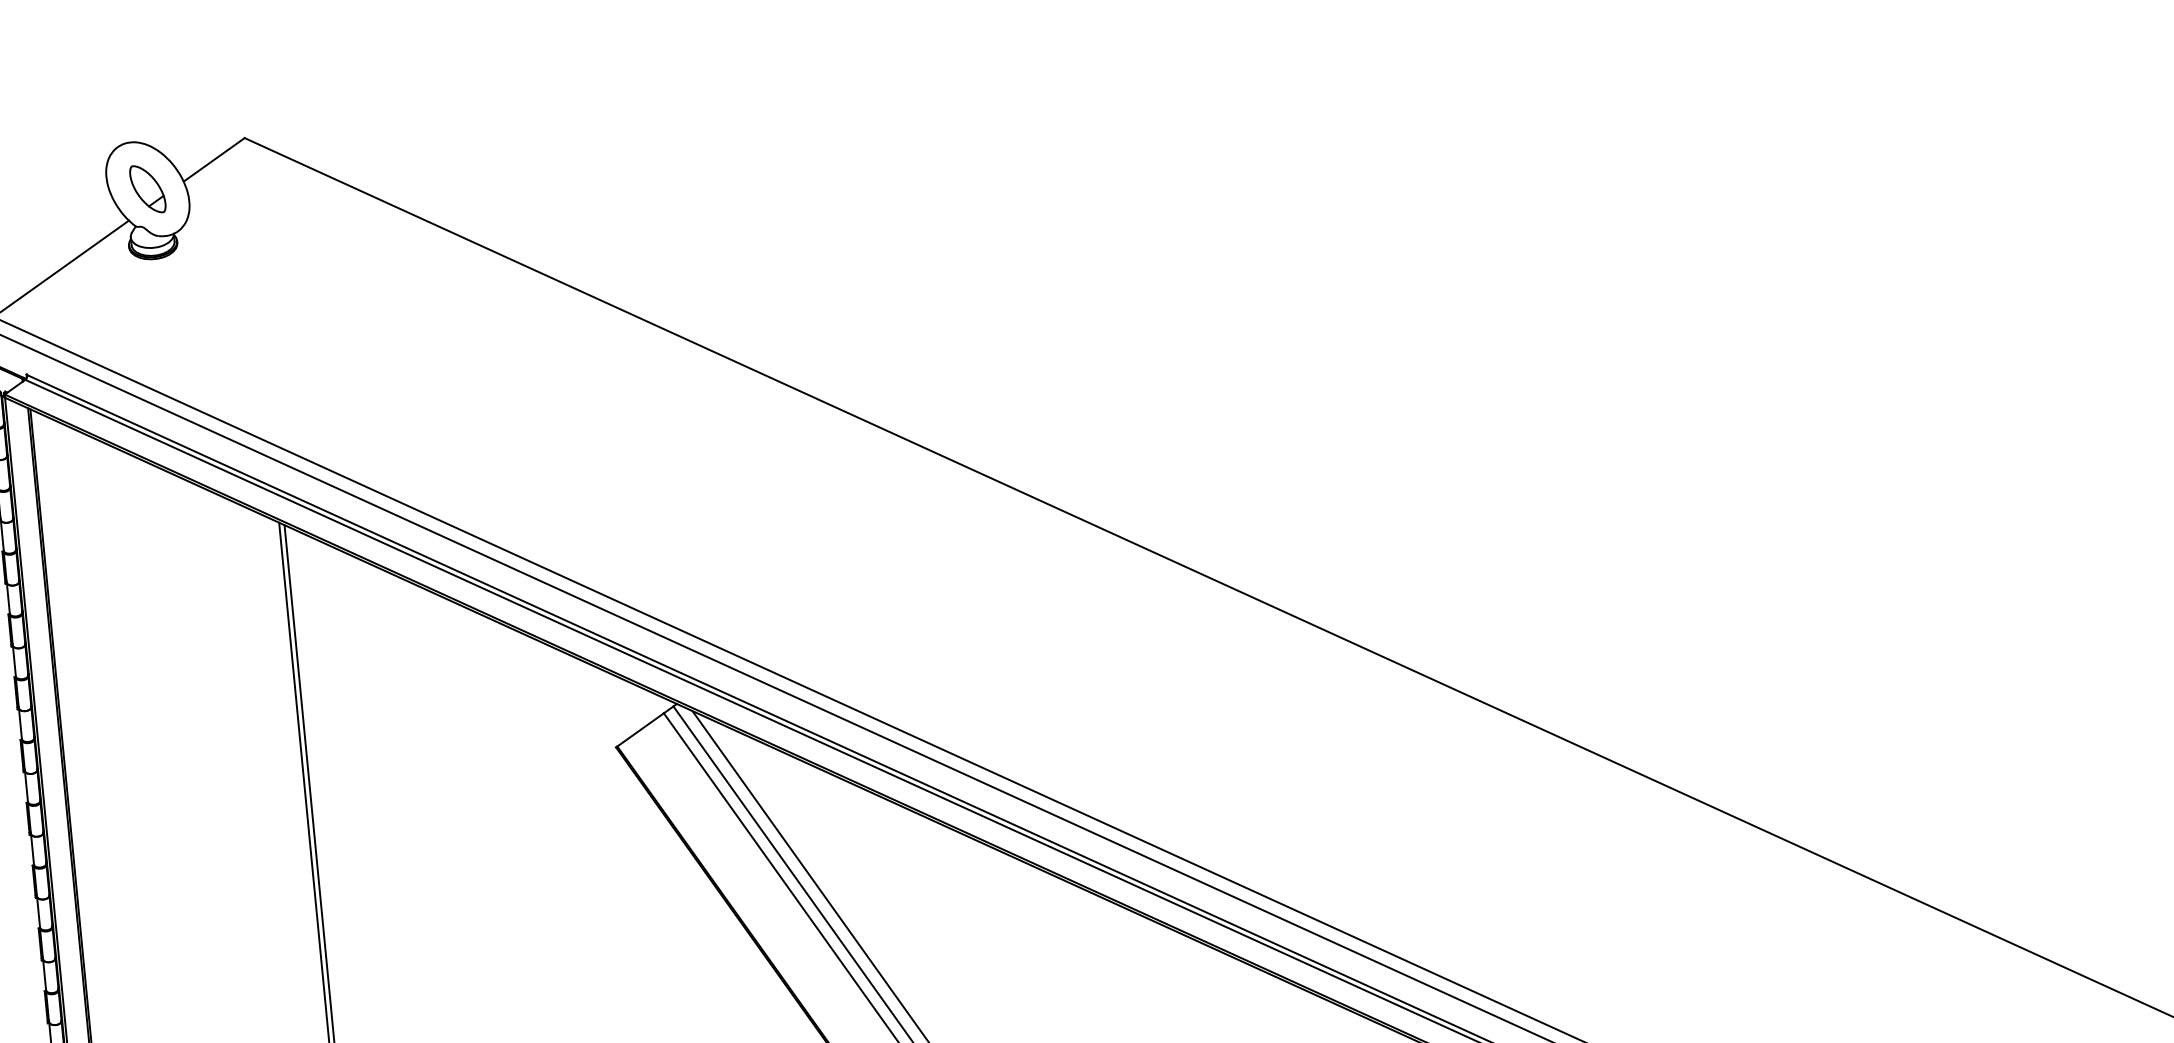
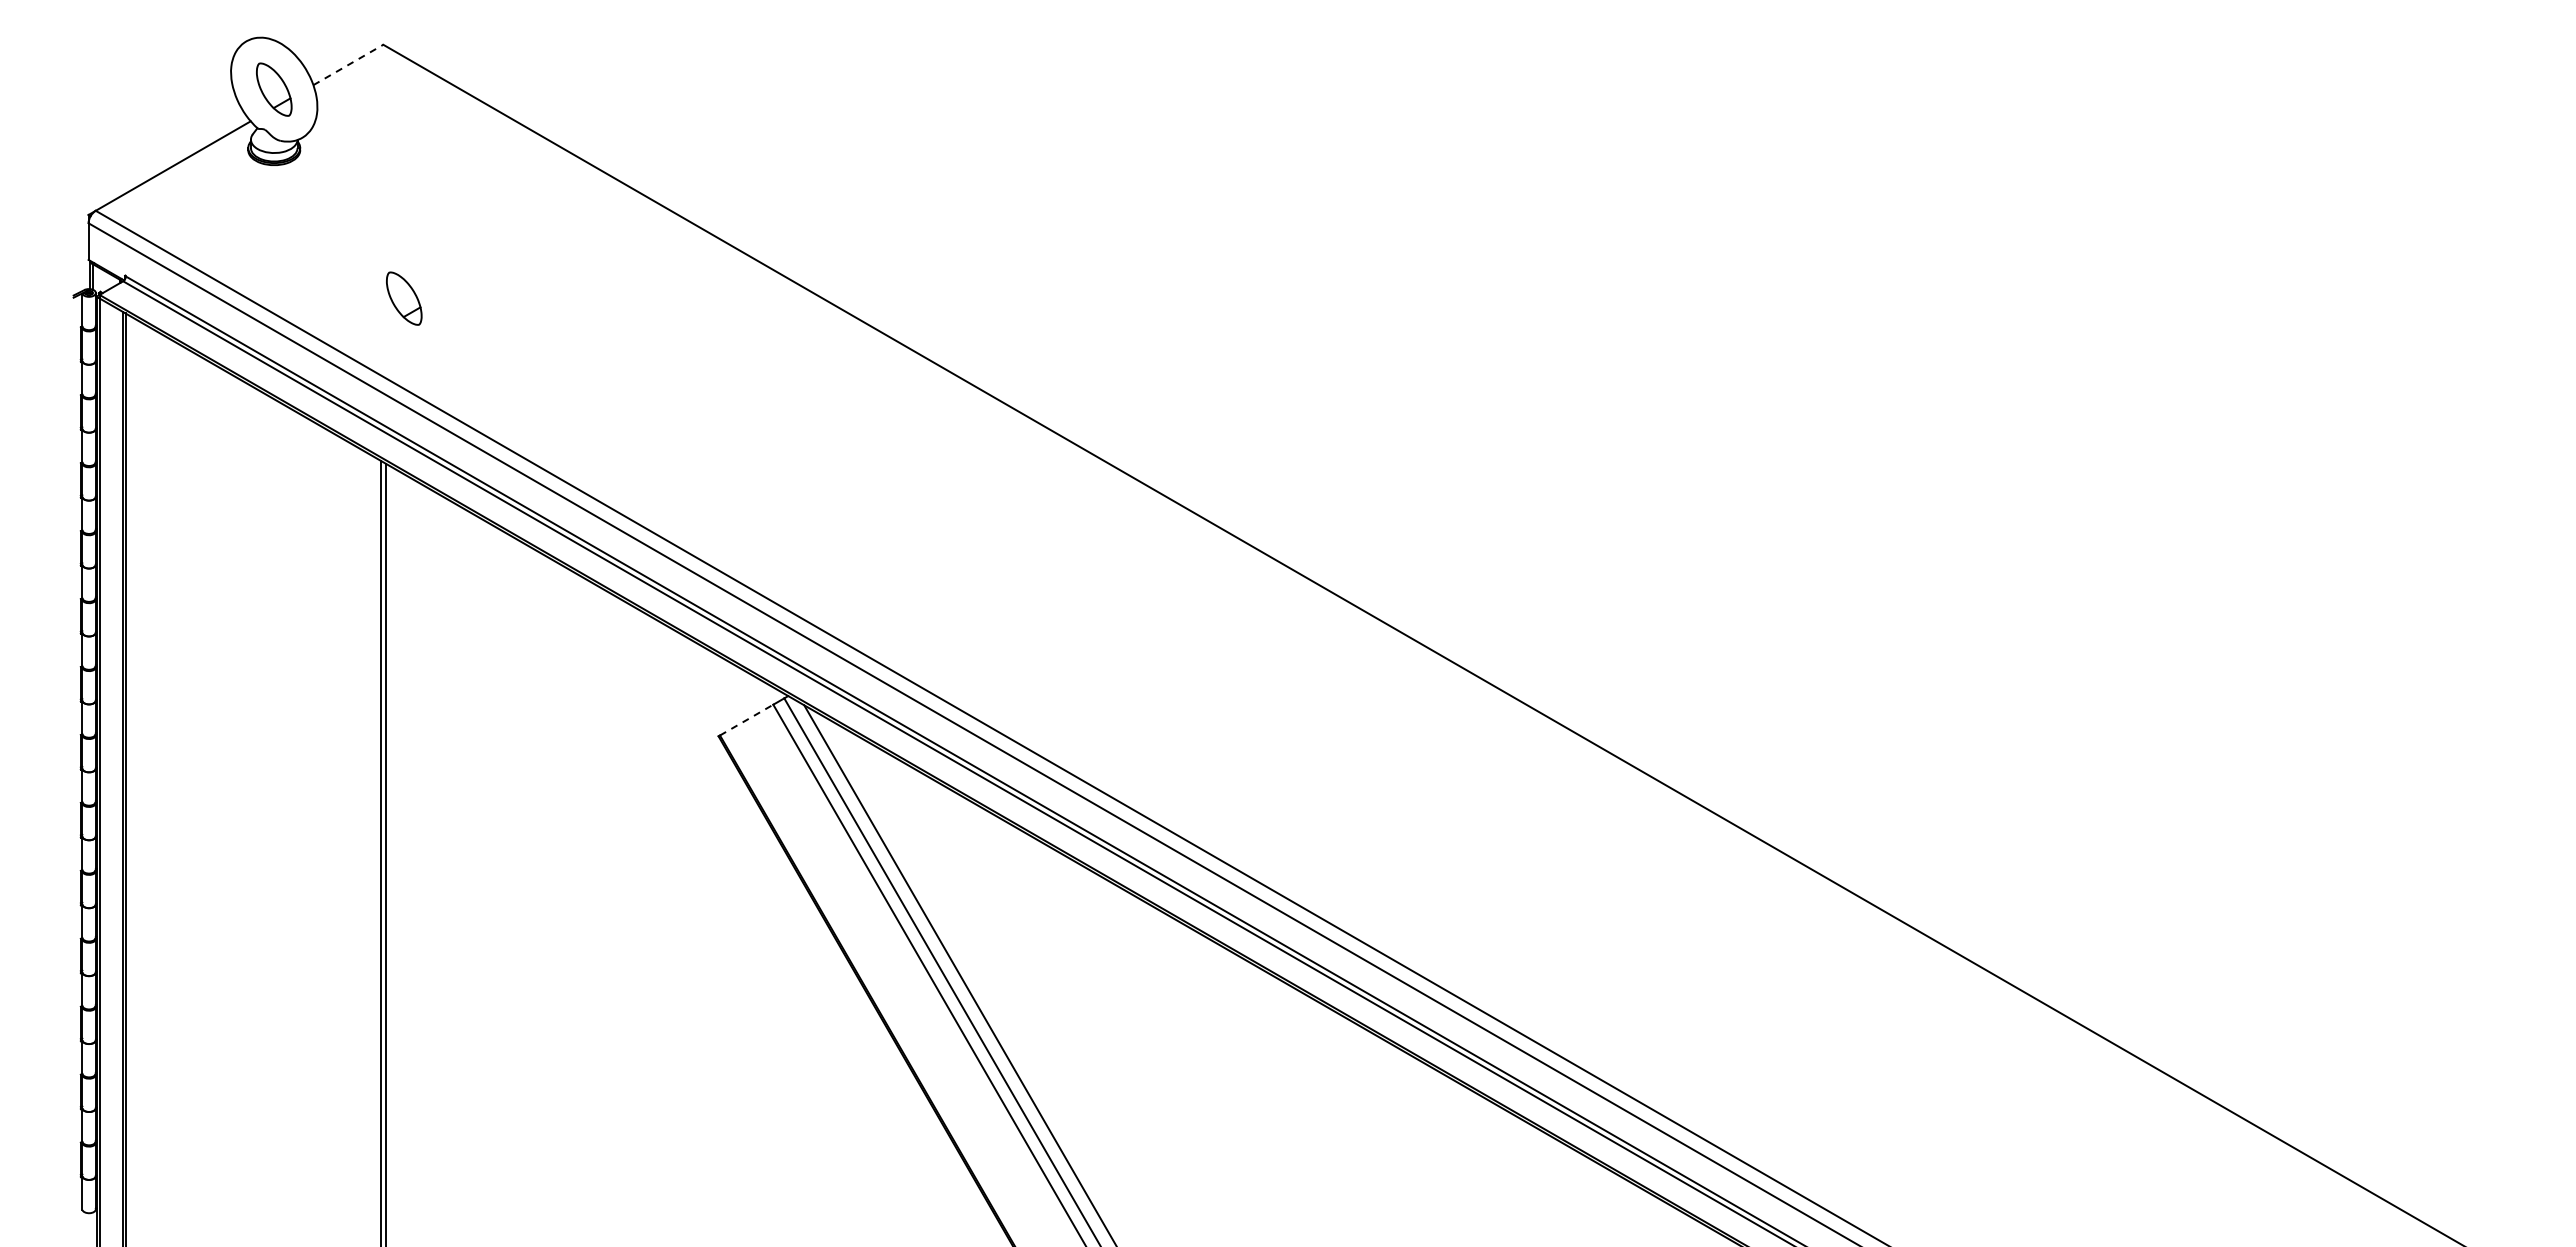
line: (214, 159) -> (348, 64), solid -> dashed
part: (286, 370) -> (404, 298), added
line: (640, 730) -> (746, 720), solid -> dashed

